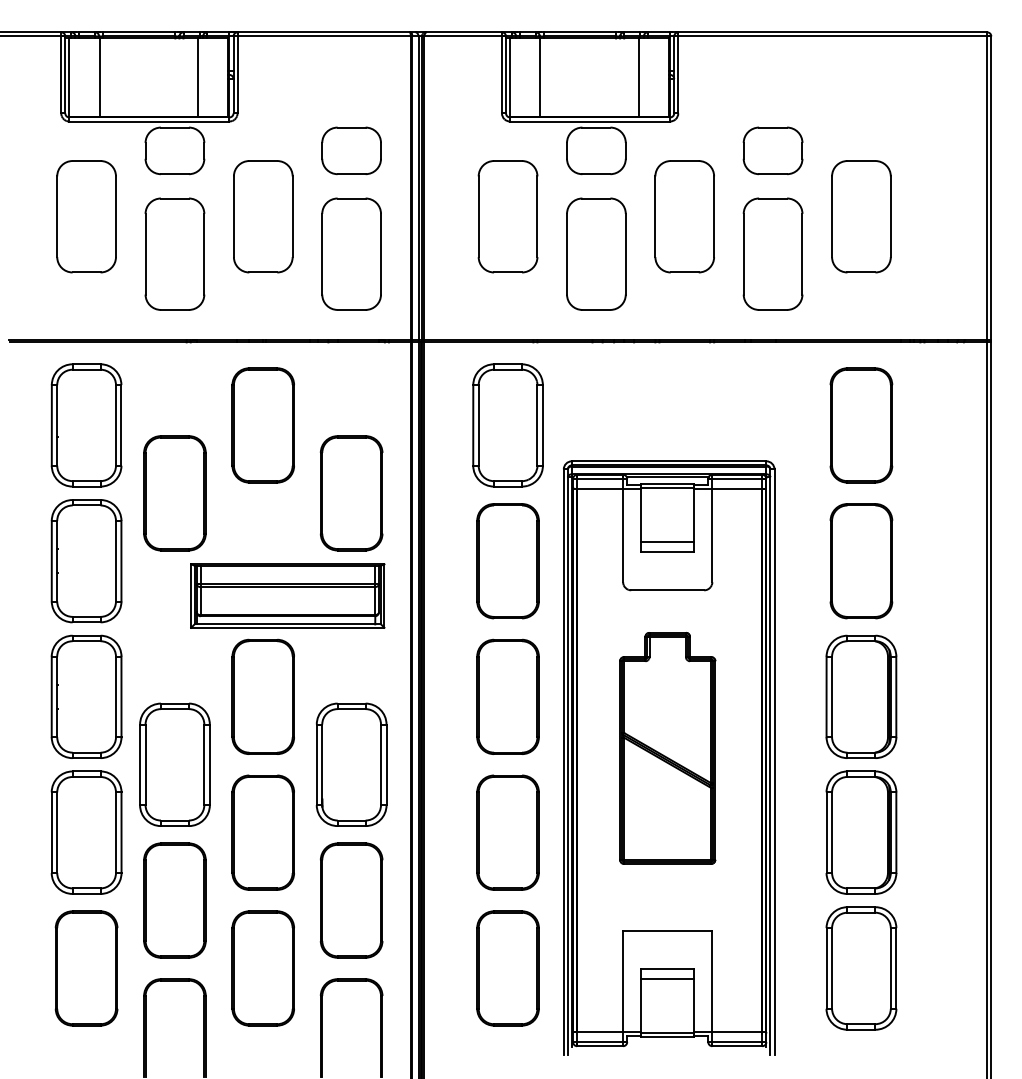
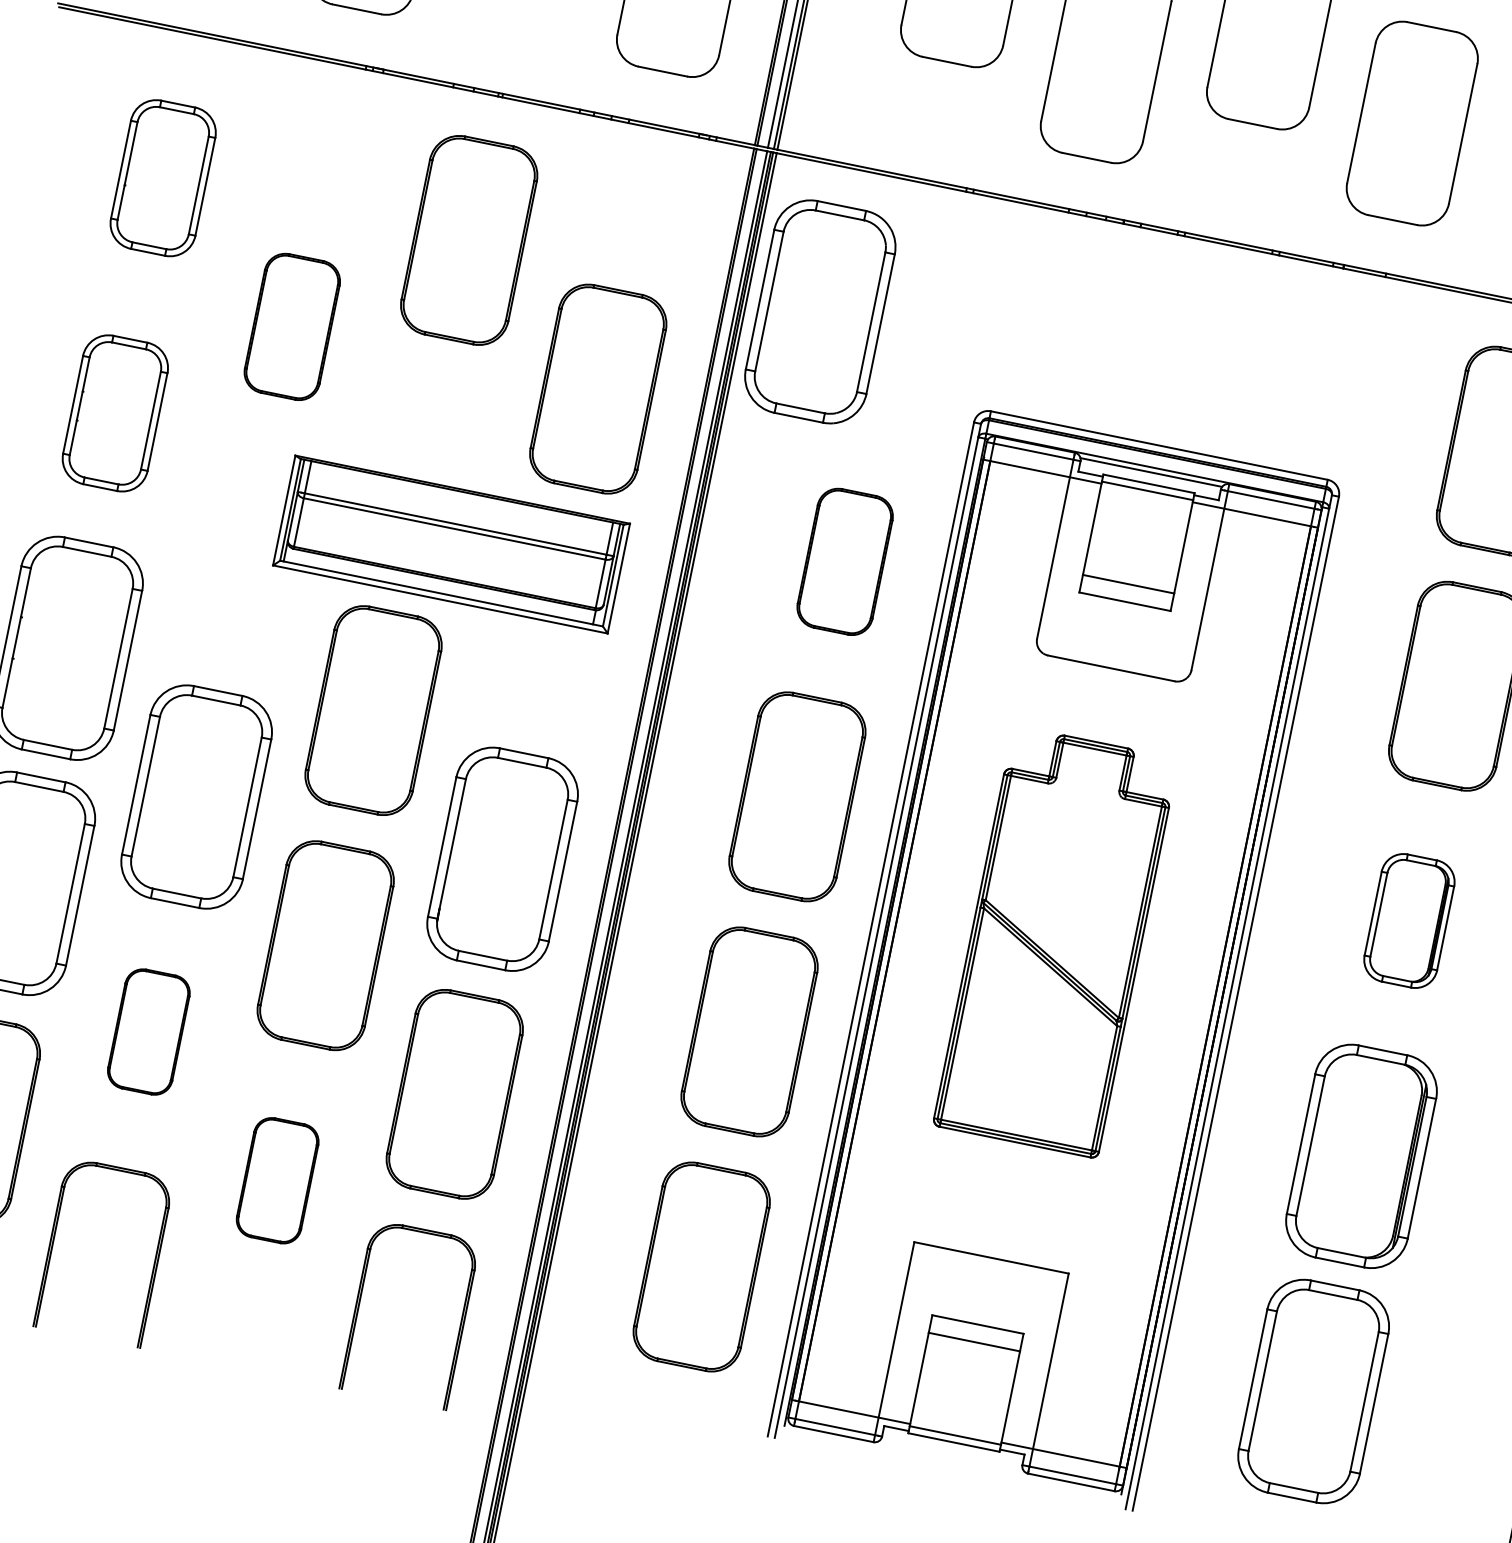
part: (86, 425) -> (163, 178), size x0.7
part: (507, 425) -> (819, 311), moved
part: (174, 493) -> (291, 327), size x0.7
part: (86, 561) -> (115, 413), size x0.7
part: (507, 561) -> (844, 562), size x0.7
part: (861, 696) -> (1409, 920), size x0.6
part: (174, 900) -> (148, 1031), size x0.6
part: (262, 968) -> (276, 1180), size x0.6

